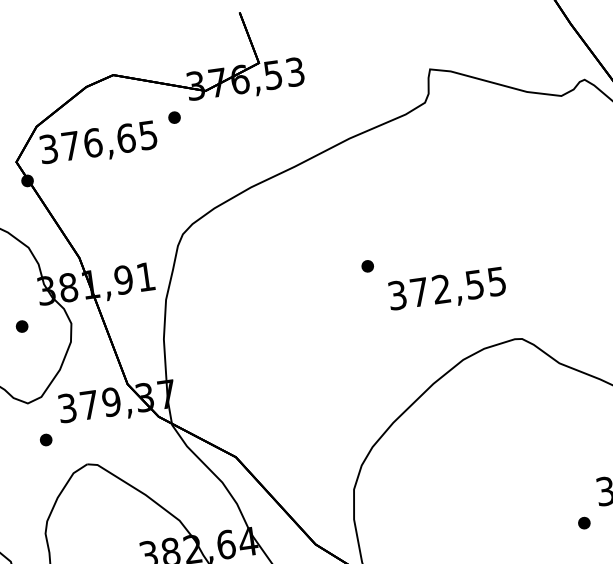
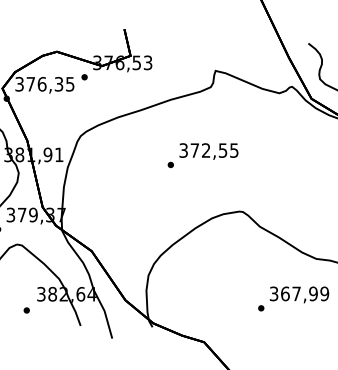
text: (124, 136) -> (58, 83), 376,65 -> 376,35
text: (446, 290) -> (208, 151), moved

